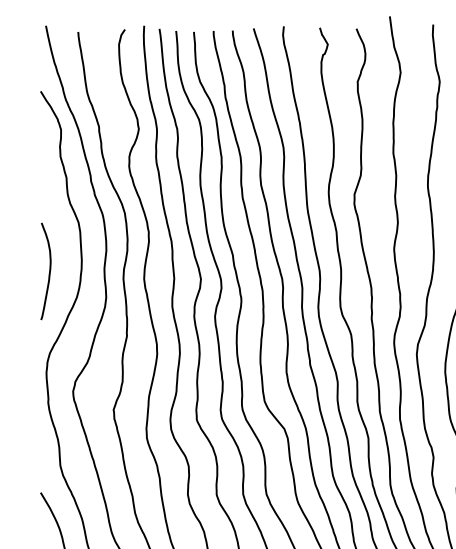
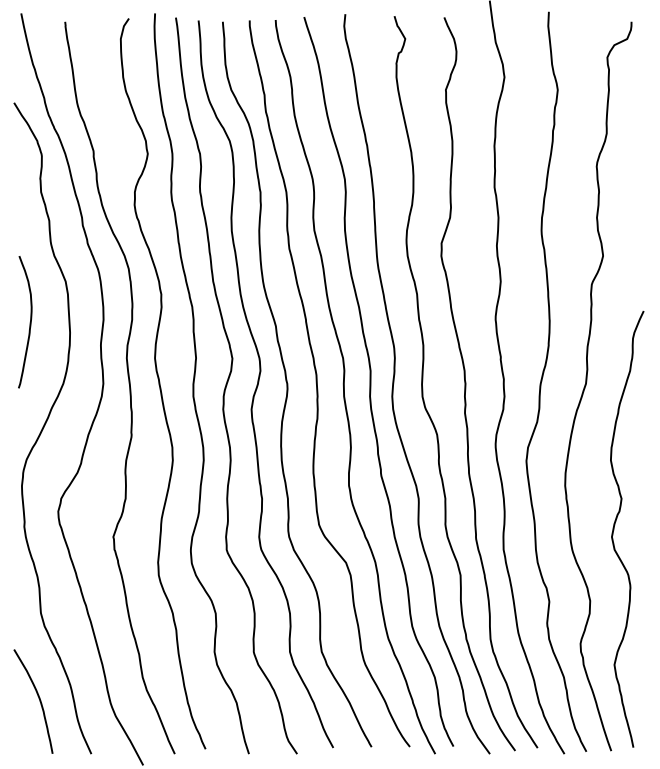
curve: (49, 271) -> (29, 322), moved

